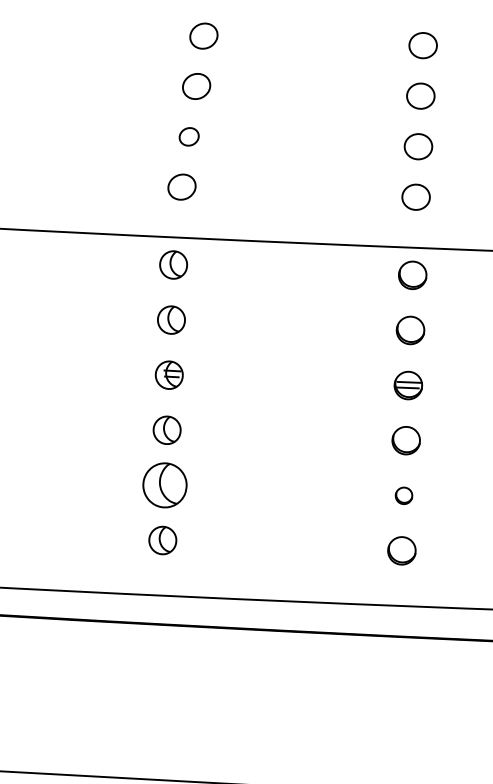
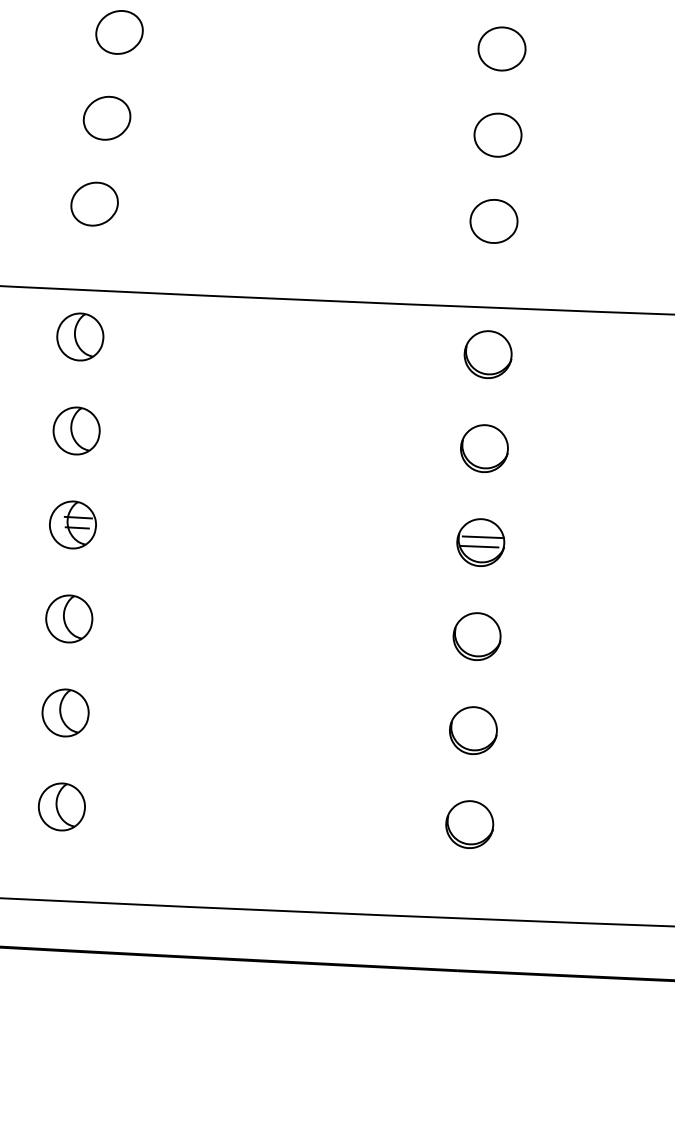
part: (188, 136) -> (105, 117), size x1.43
part: (164, 485) -> (64, 713), size x0.62
part: (403, 495) -> (472, 730), size x1.67

